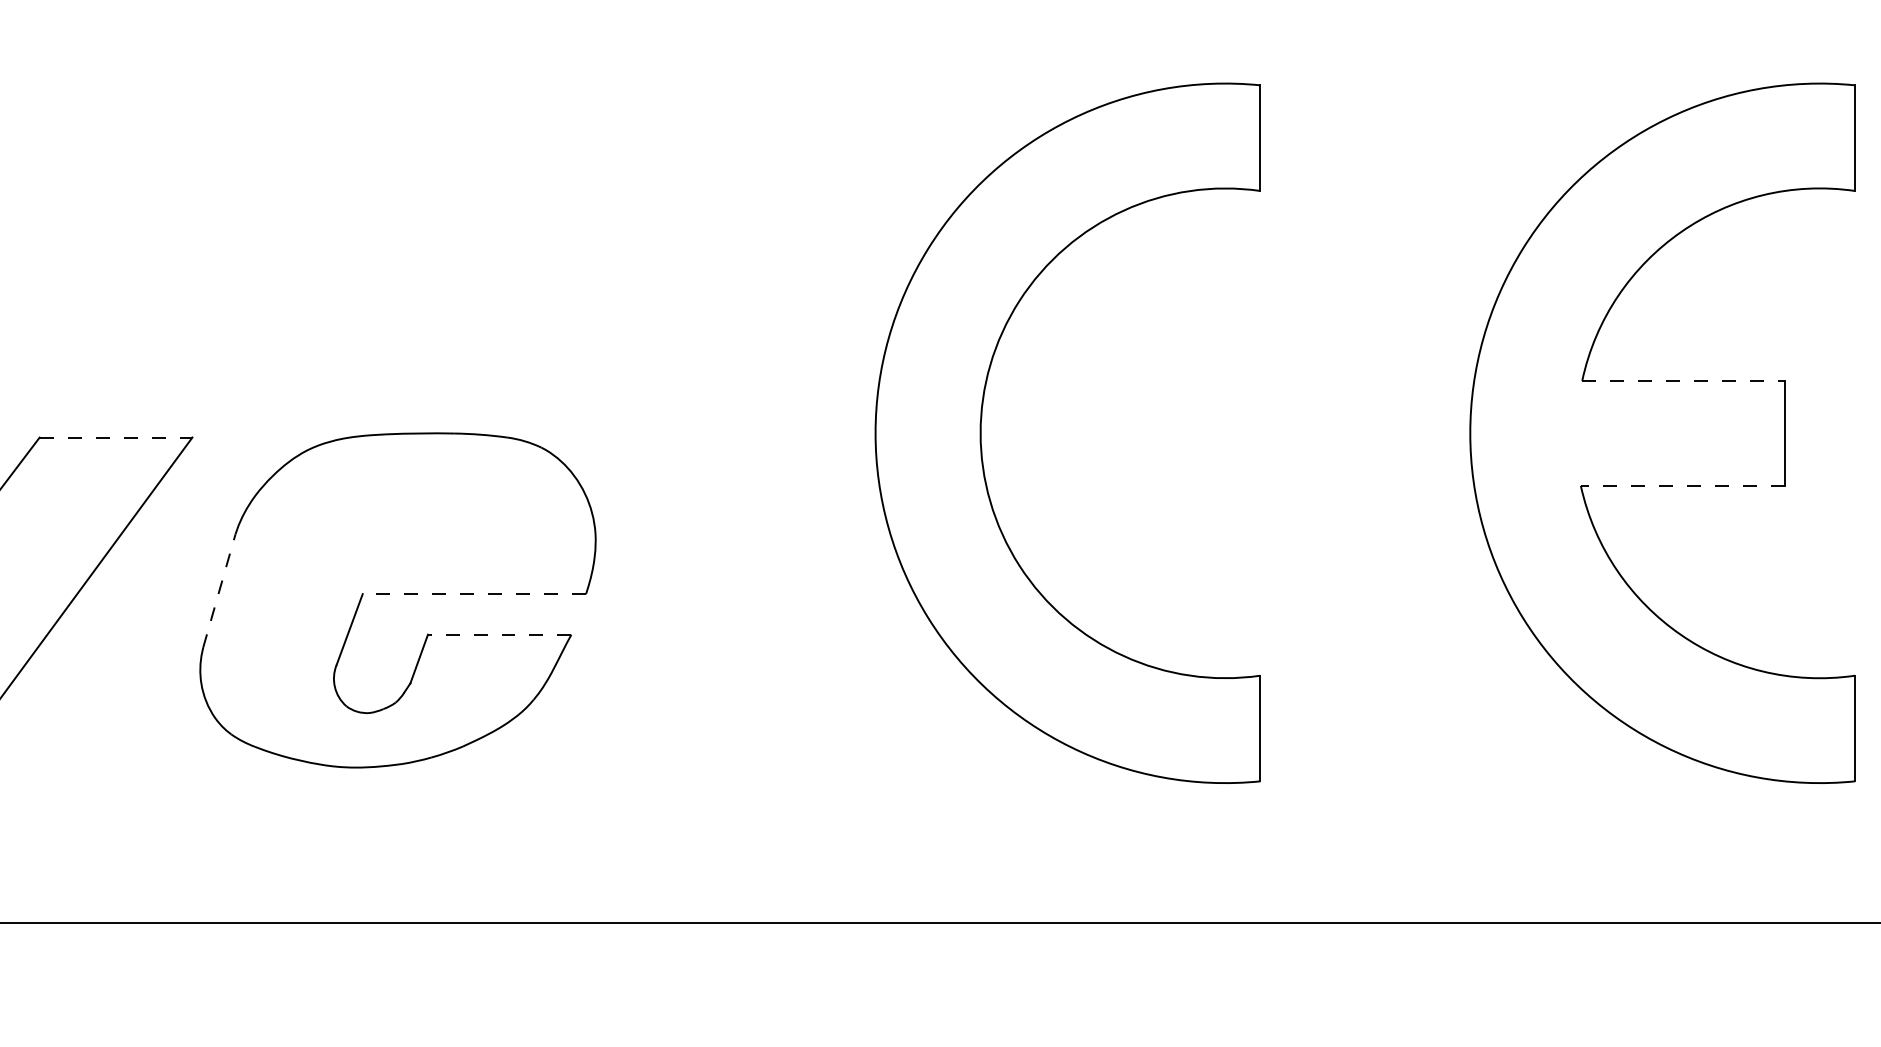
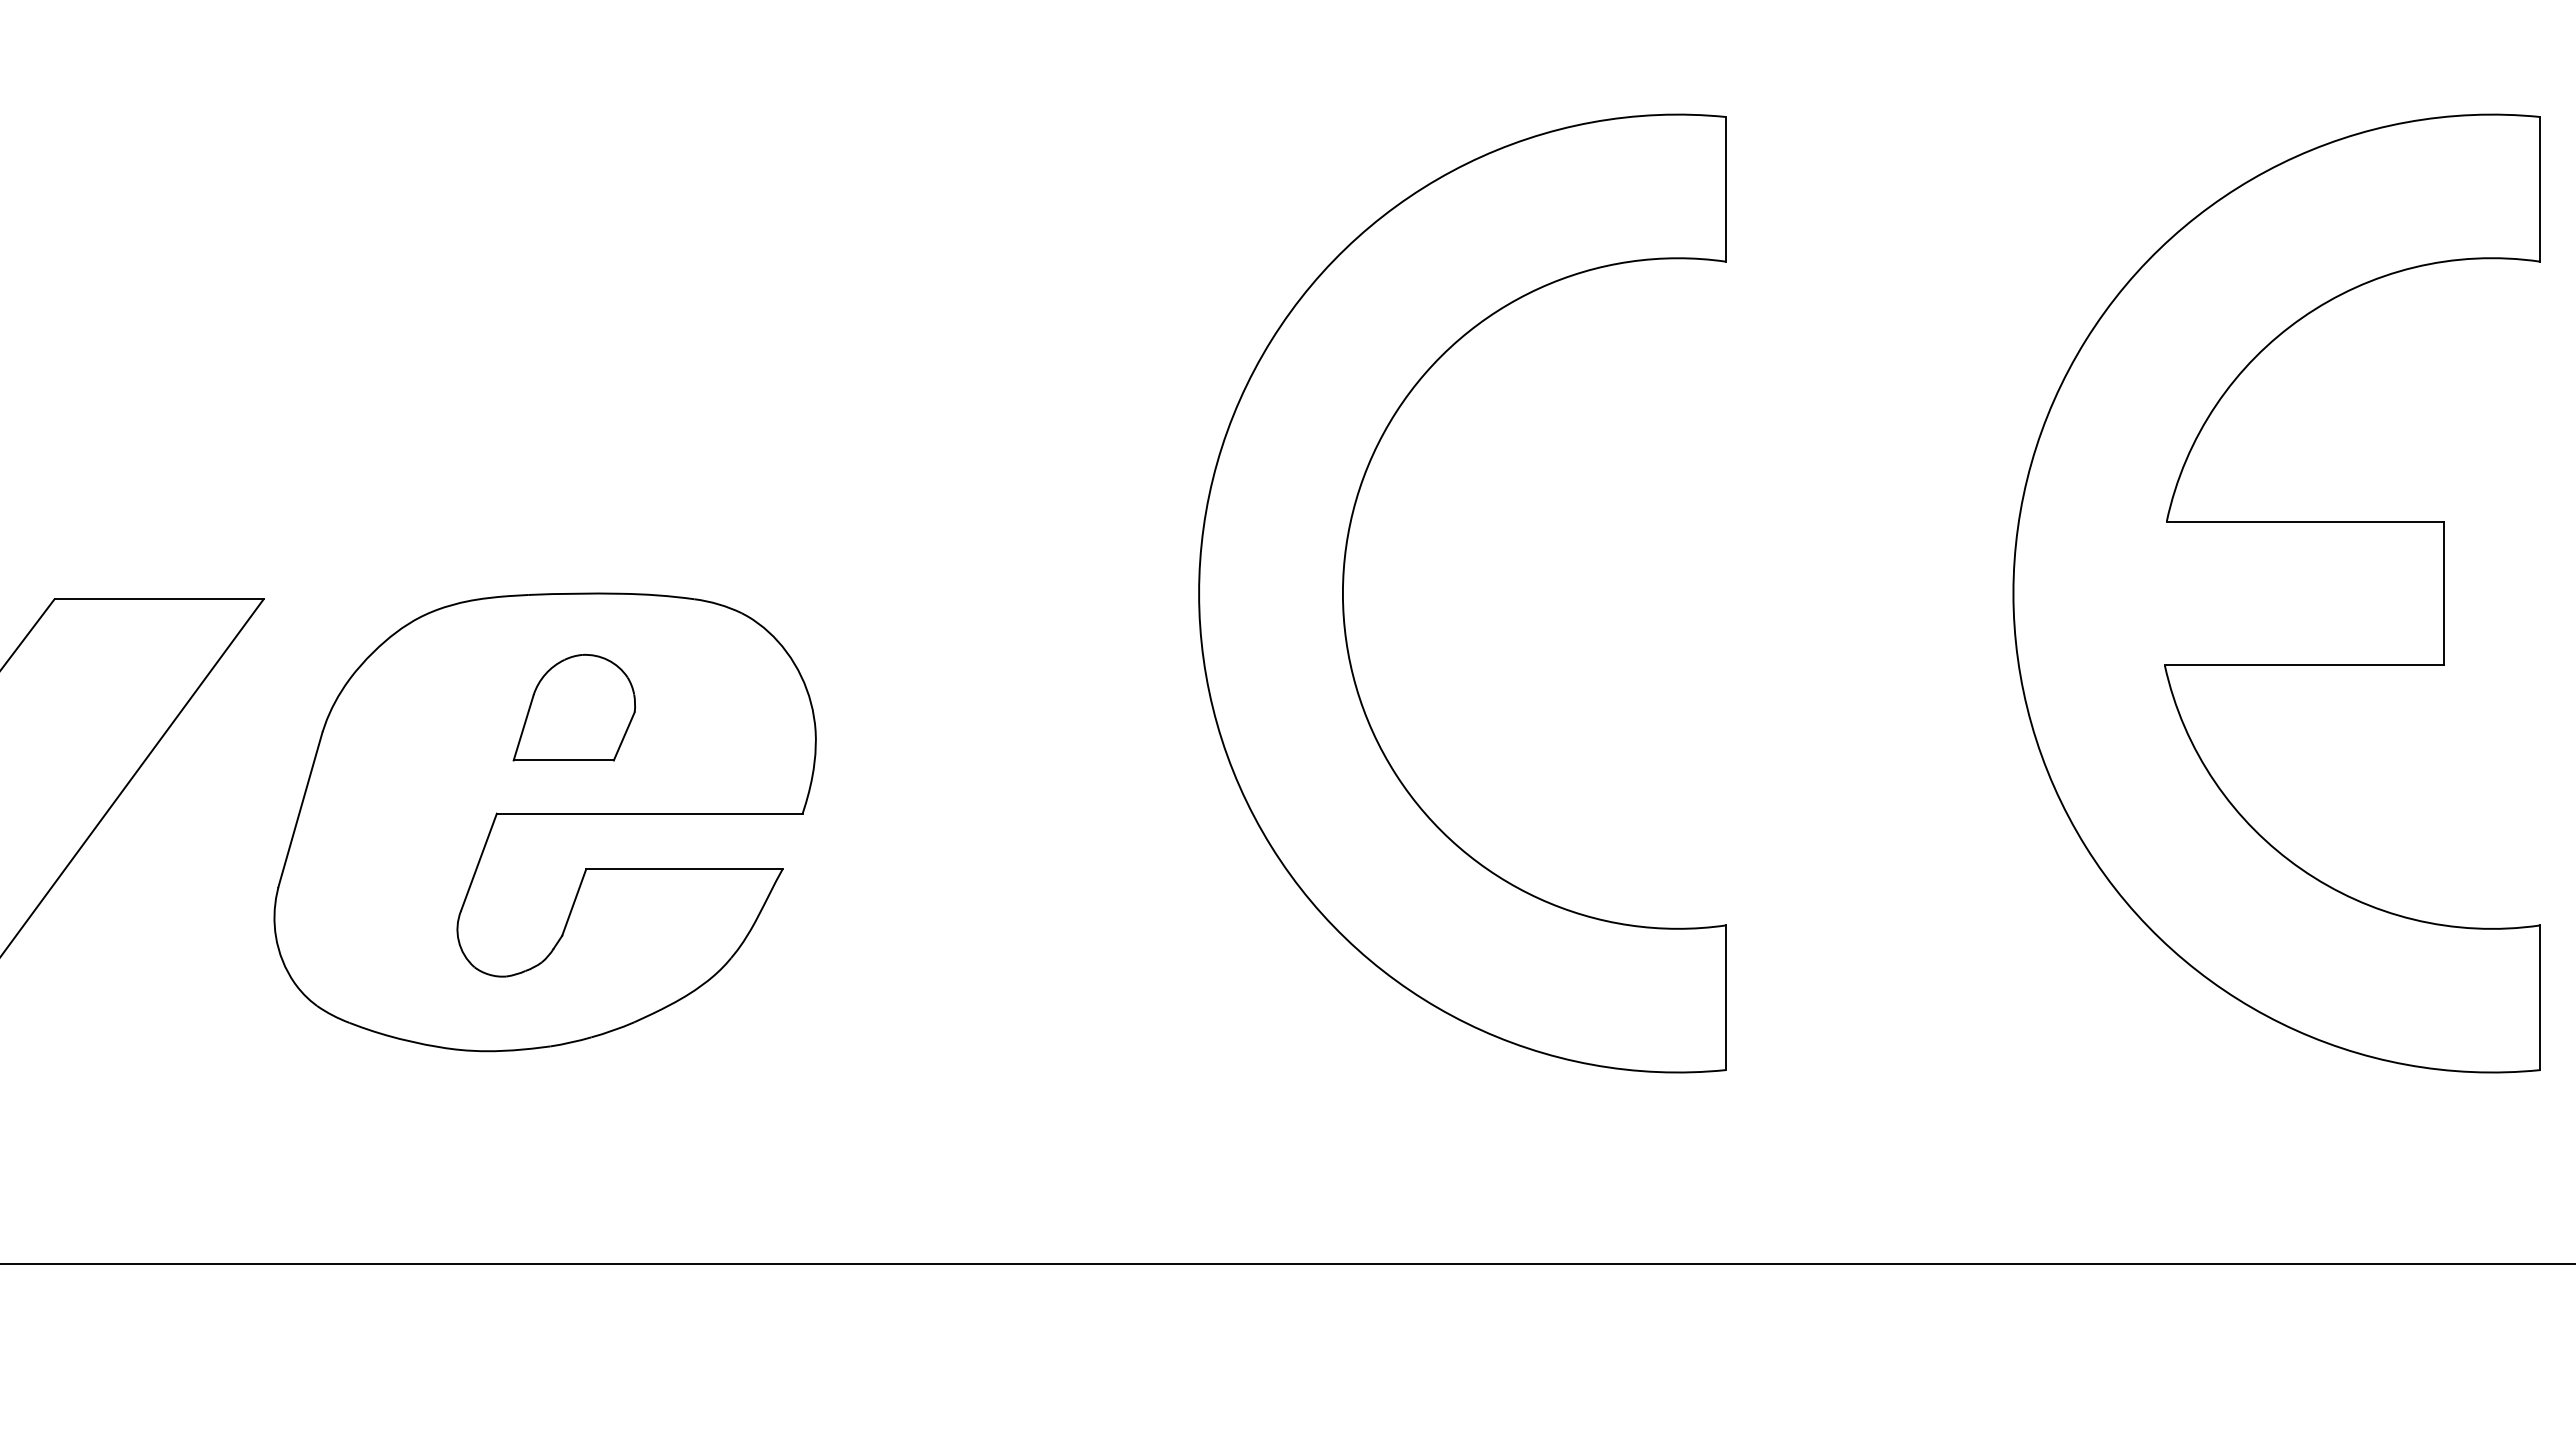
line: (1683, 380) -> (2305, 521), dashed -> solid
line: (116, 437) -> (159, 599), dashed -> solid
line: (1682, 485) -> (2304, 665), dashed -> solid
part: (418, 516) -> (573, 707), added
line: (219, 591) -> (300, 809), dashed -> solid
line: (474, 593) -> (649, 813), dashed -> solid
line: (499, 634) -> (683, 869), dashed -> solid

